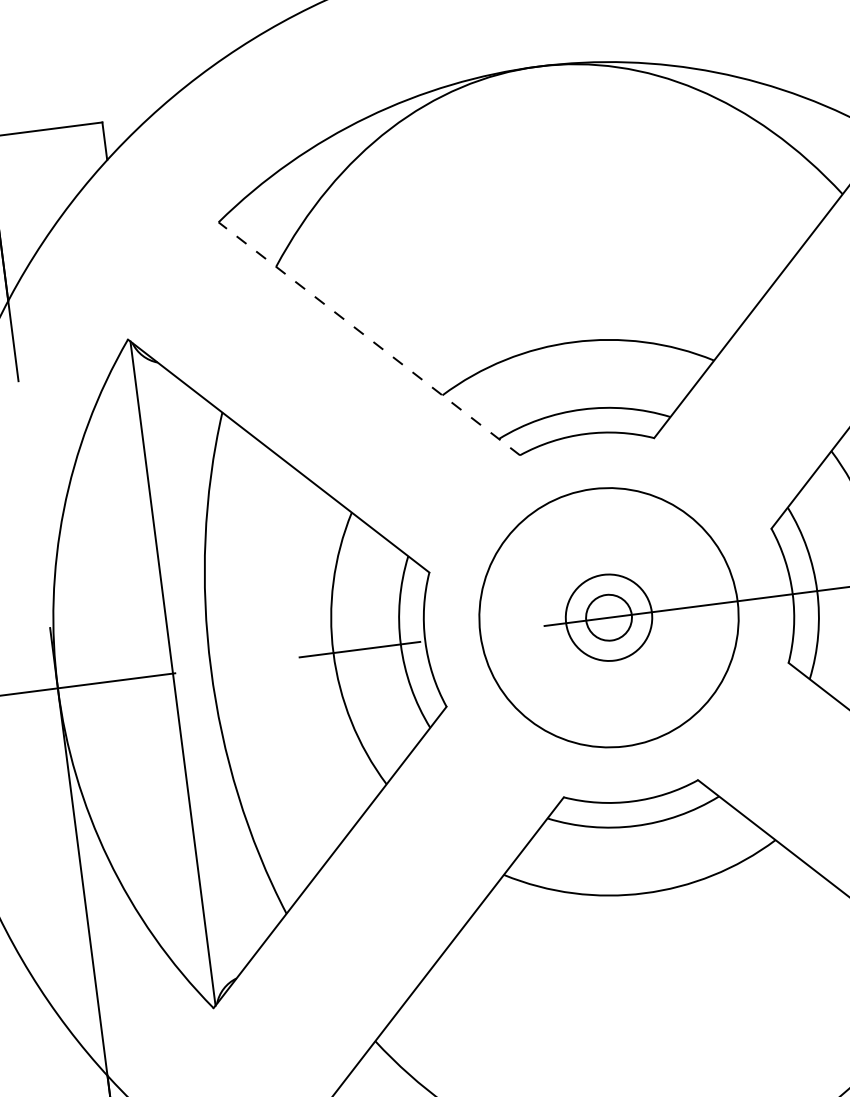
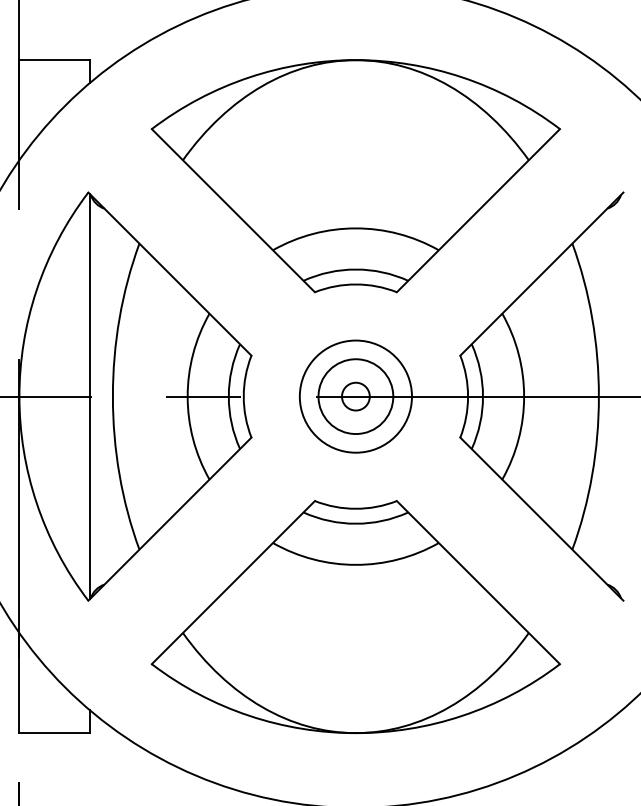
line: (369, 338) -> (233, 210), dashed -> solid
circle: (608, 617) -> (355, 396), size x0.71
circle: (608, 617) -> (355, 396), size x1.43

